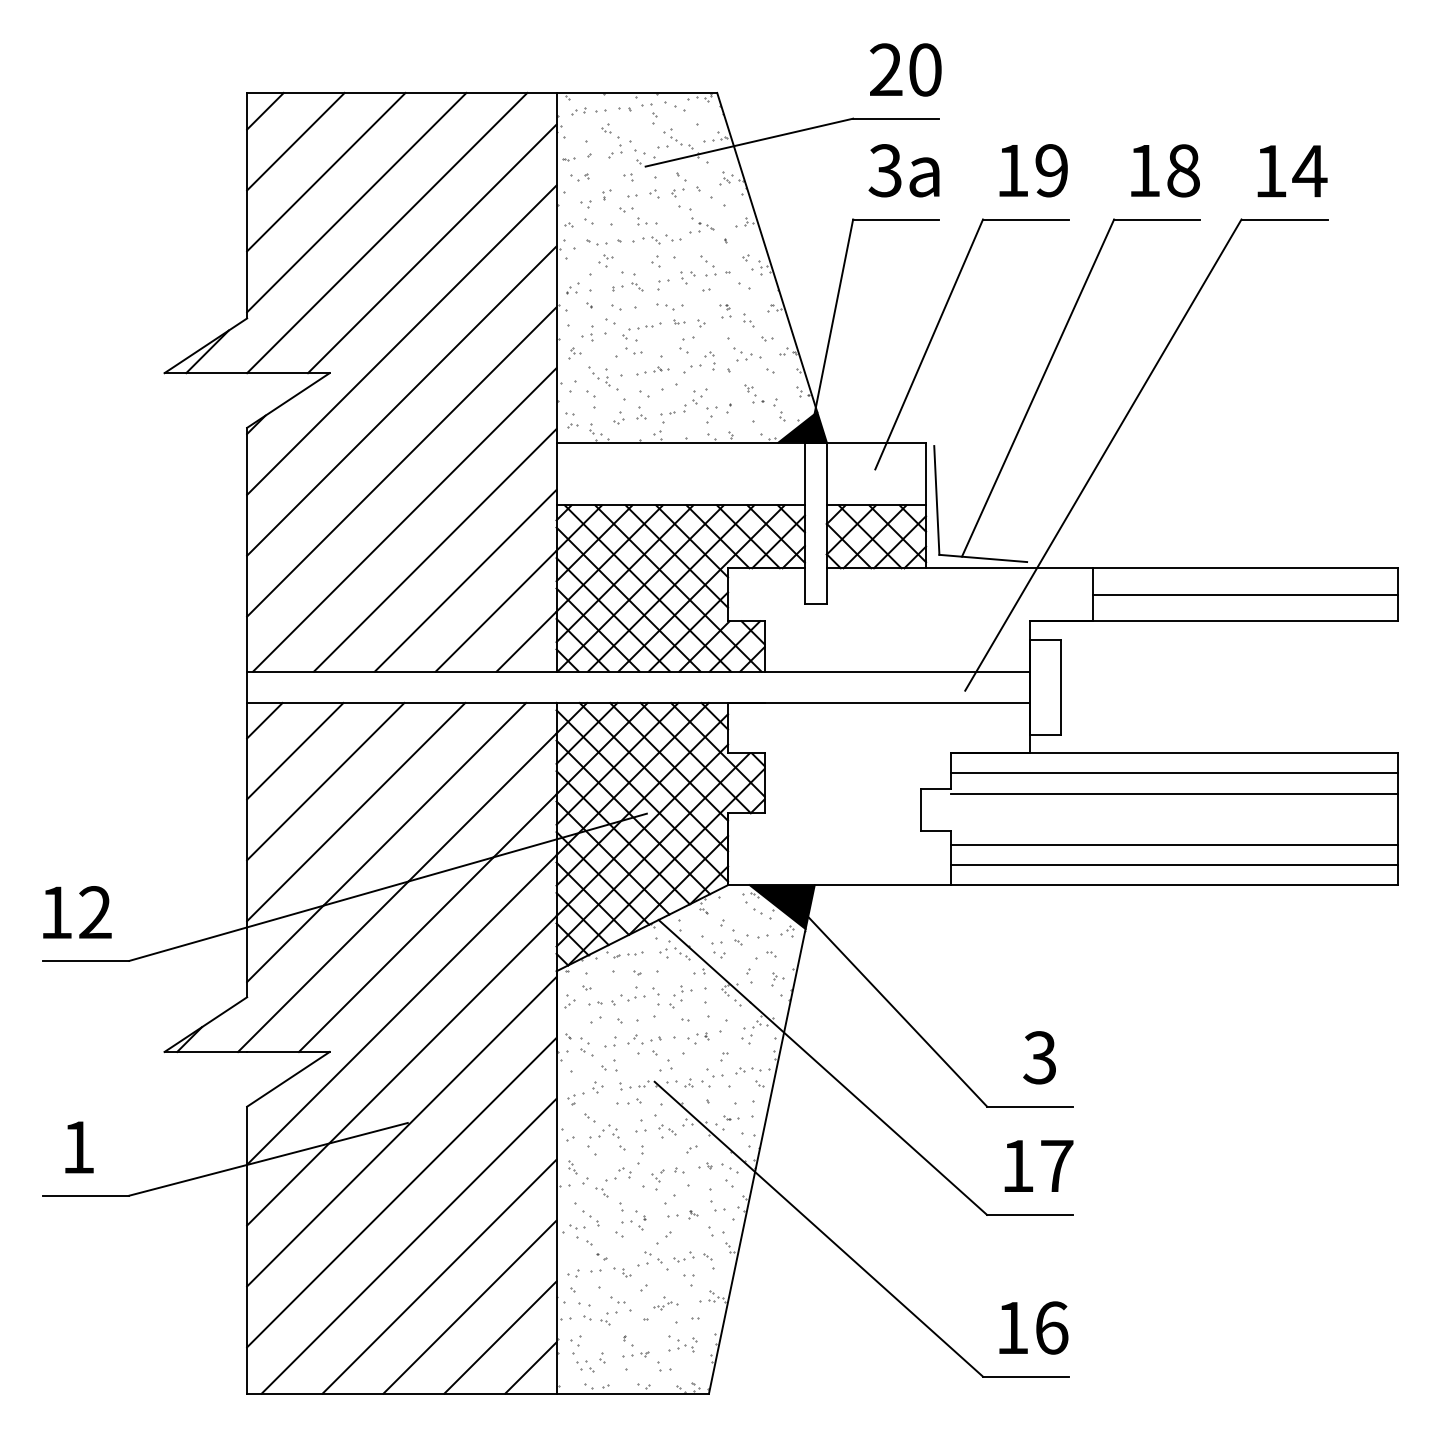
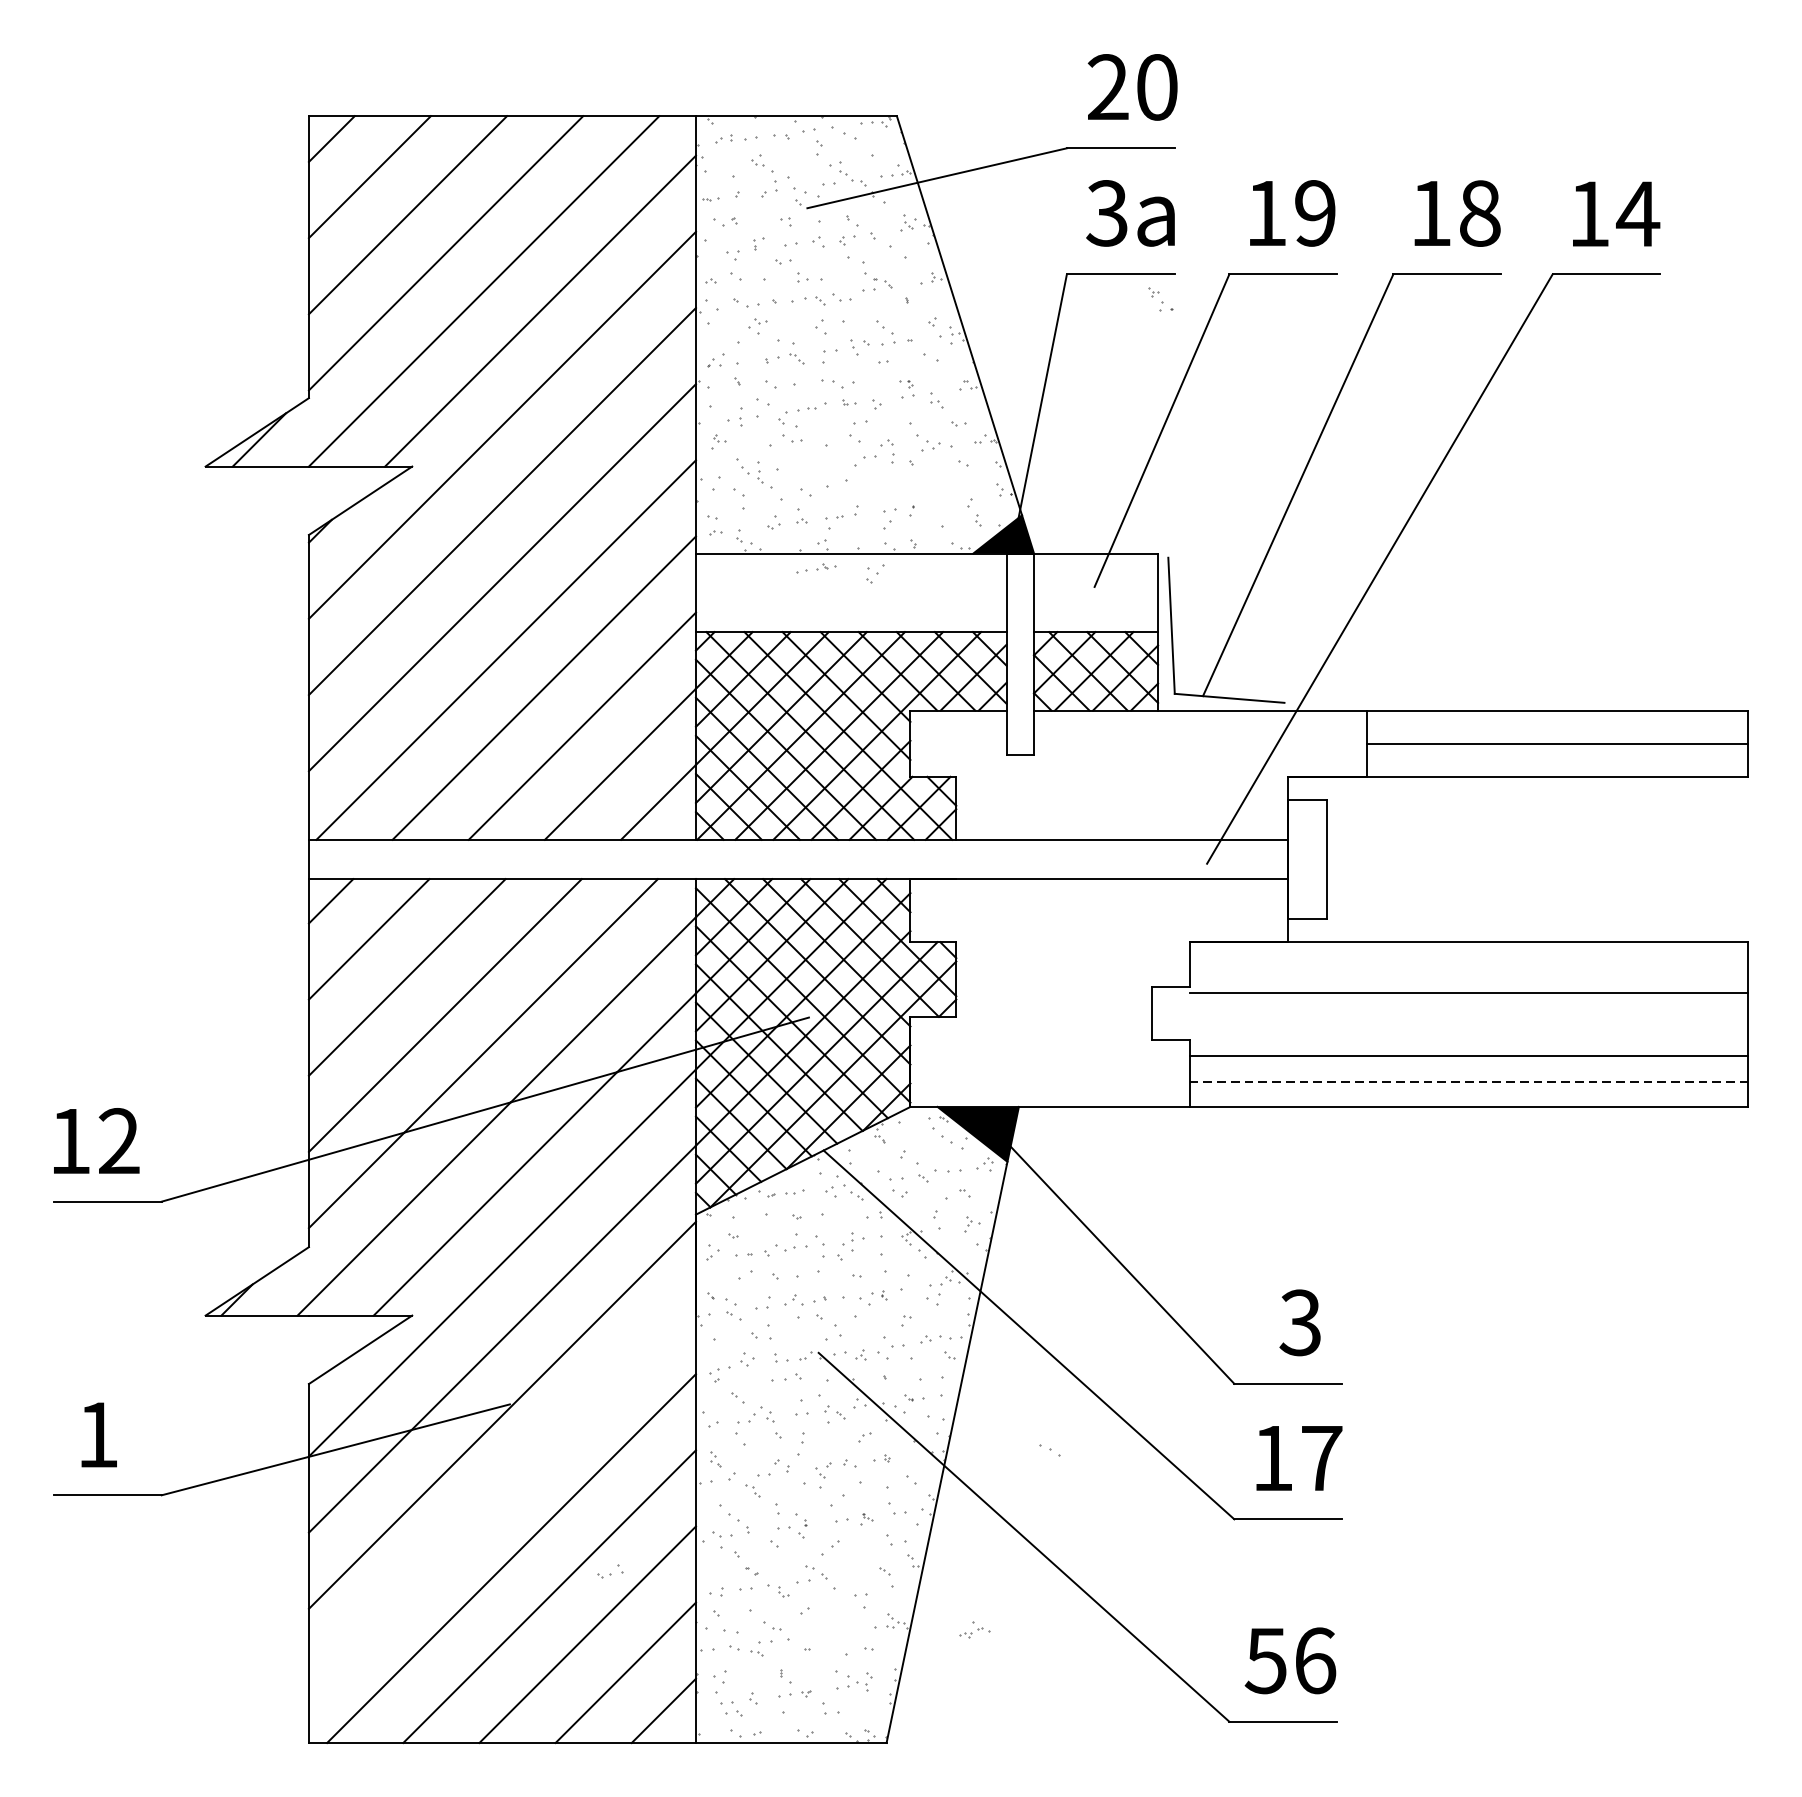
part: (652, 370) -> (815, 568), moved
part: (754, 393) -> (1161, 299), moved
part: (699, 396) -> (874, 574), moved
line: (1174, 773) -> (1468, 967), removed
line: (1175, 865) -> (1470, 1082), solid -> dashed
part: (729, 1168) -> (1049, 1450), moved
line: (401, 1192) -> (502, 1491), removed
part: (683, 1256) -> (609, 1571), moved
part: (665, 1303) -> (974, 1630), moved
text: (1011, 1328) -> (1264, 1661), 16 -> 56

